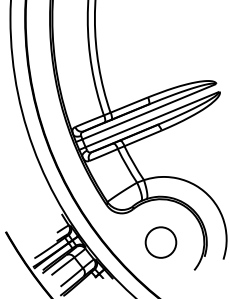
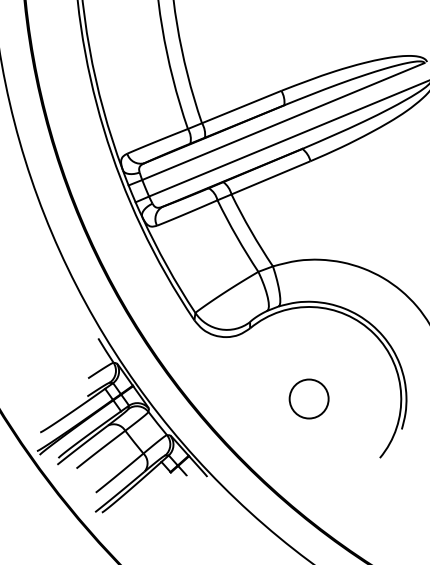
circle: (160, 242) -> (308, 398), size x0.6

